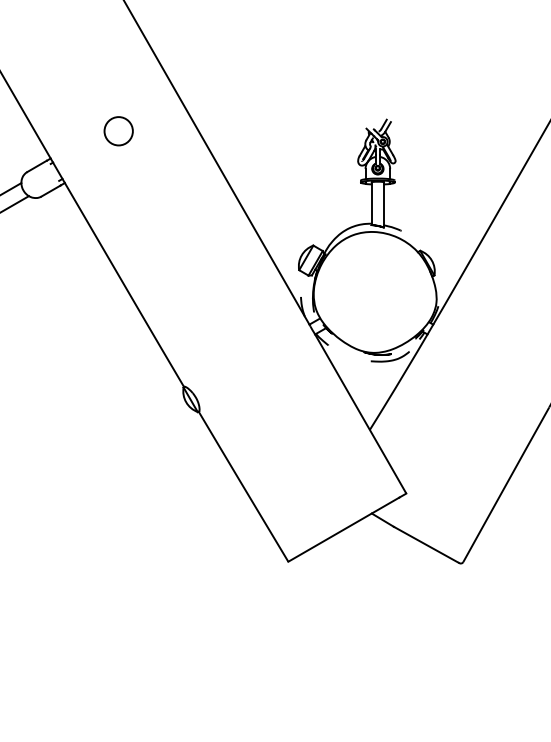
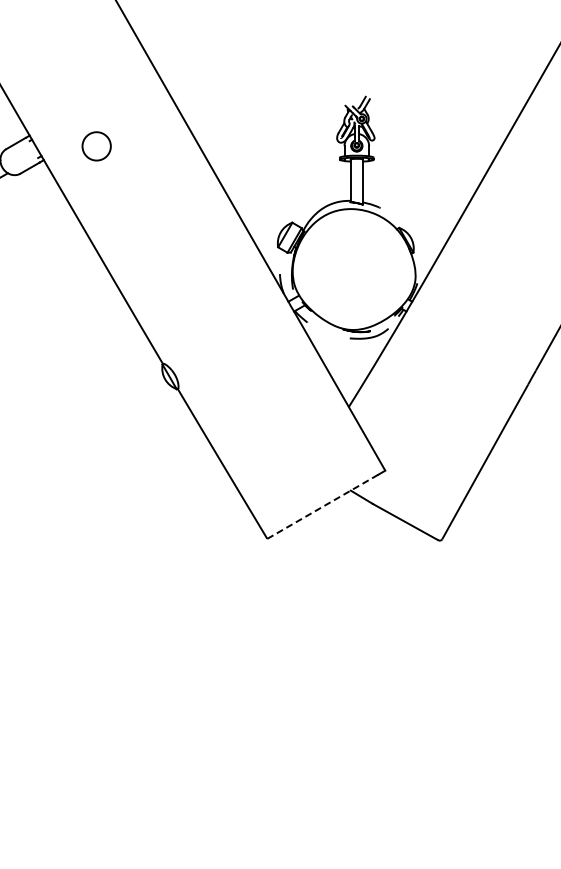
circle: (118, 131) -> (96, 146), moved
line: (344, 529) -> (323, 506), solid -> dashed

